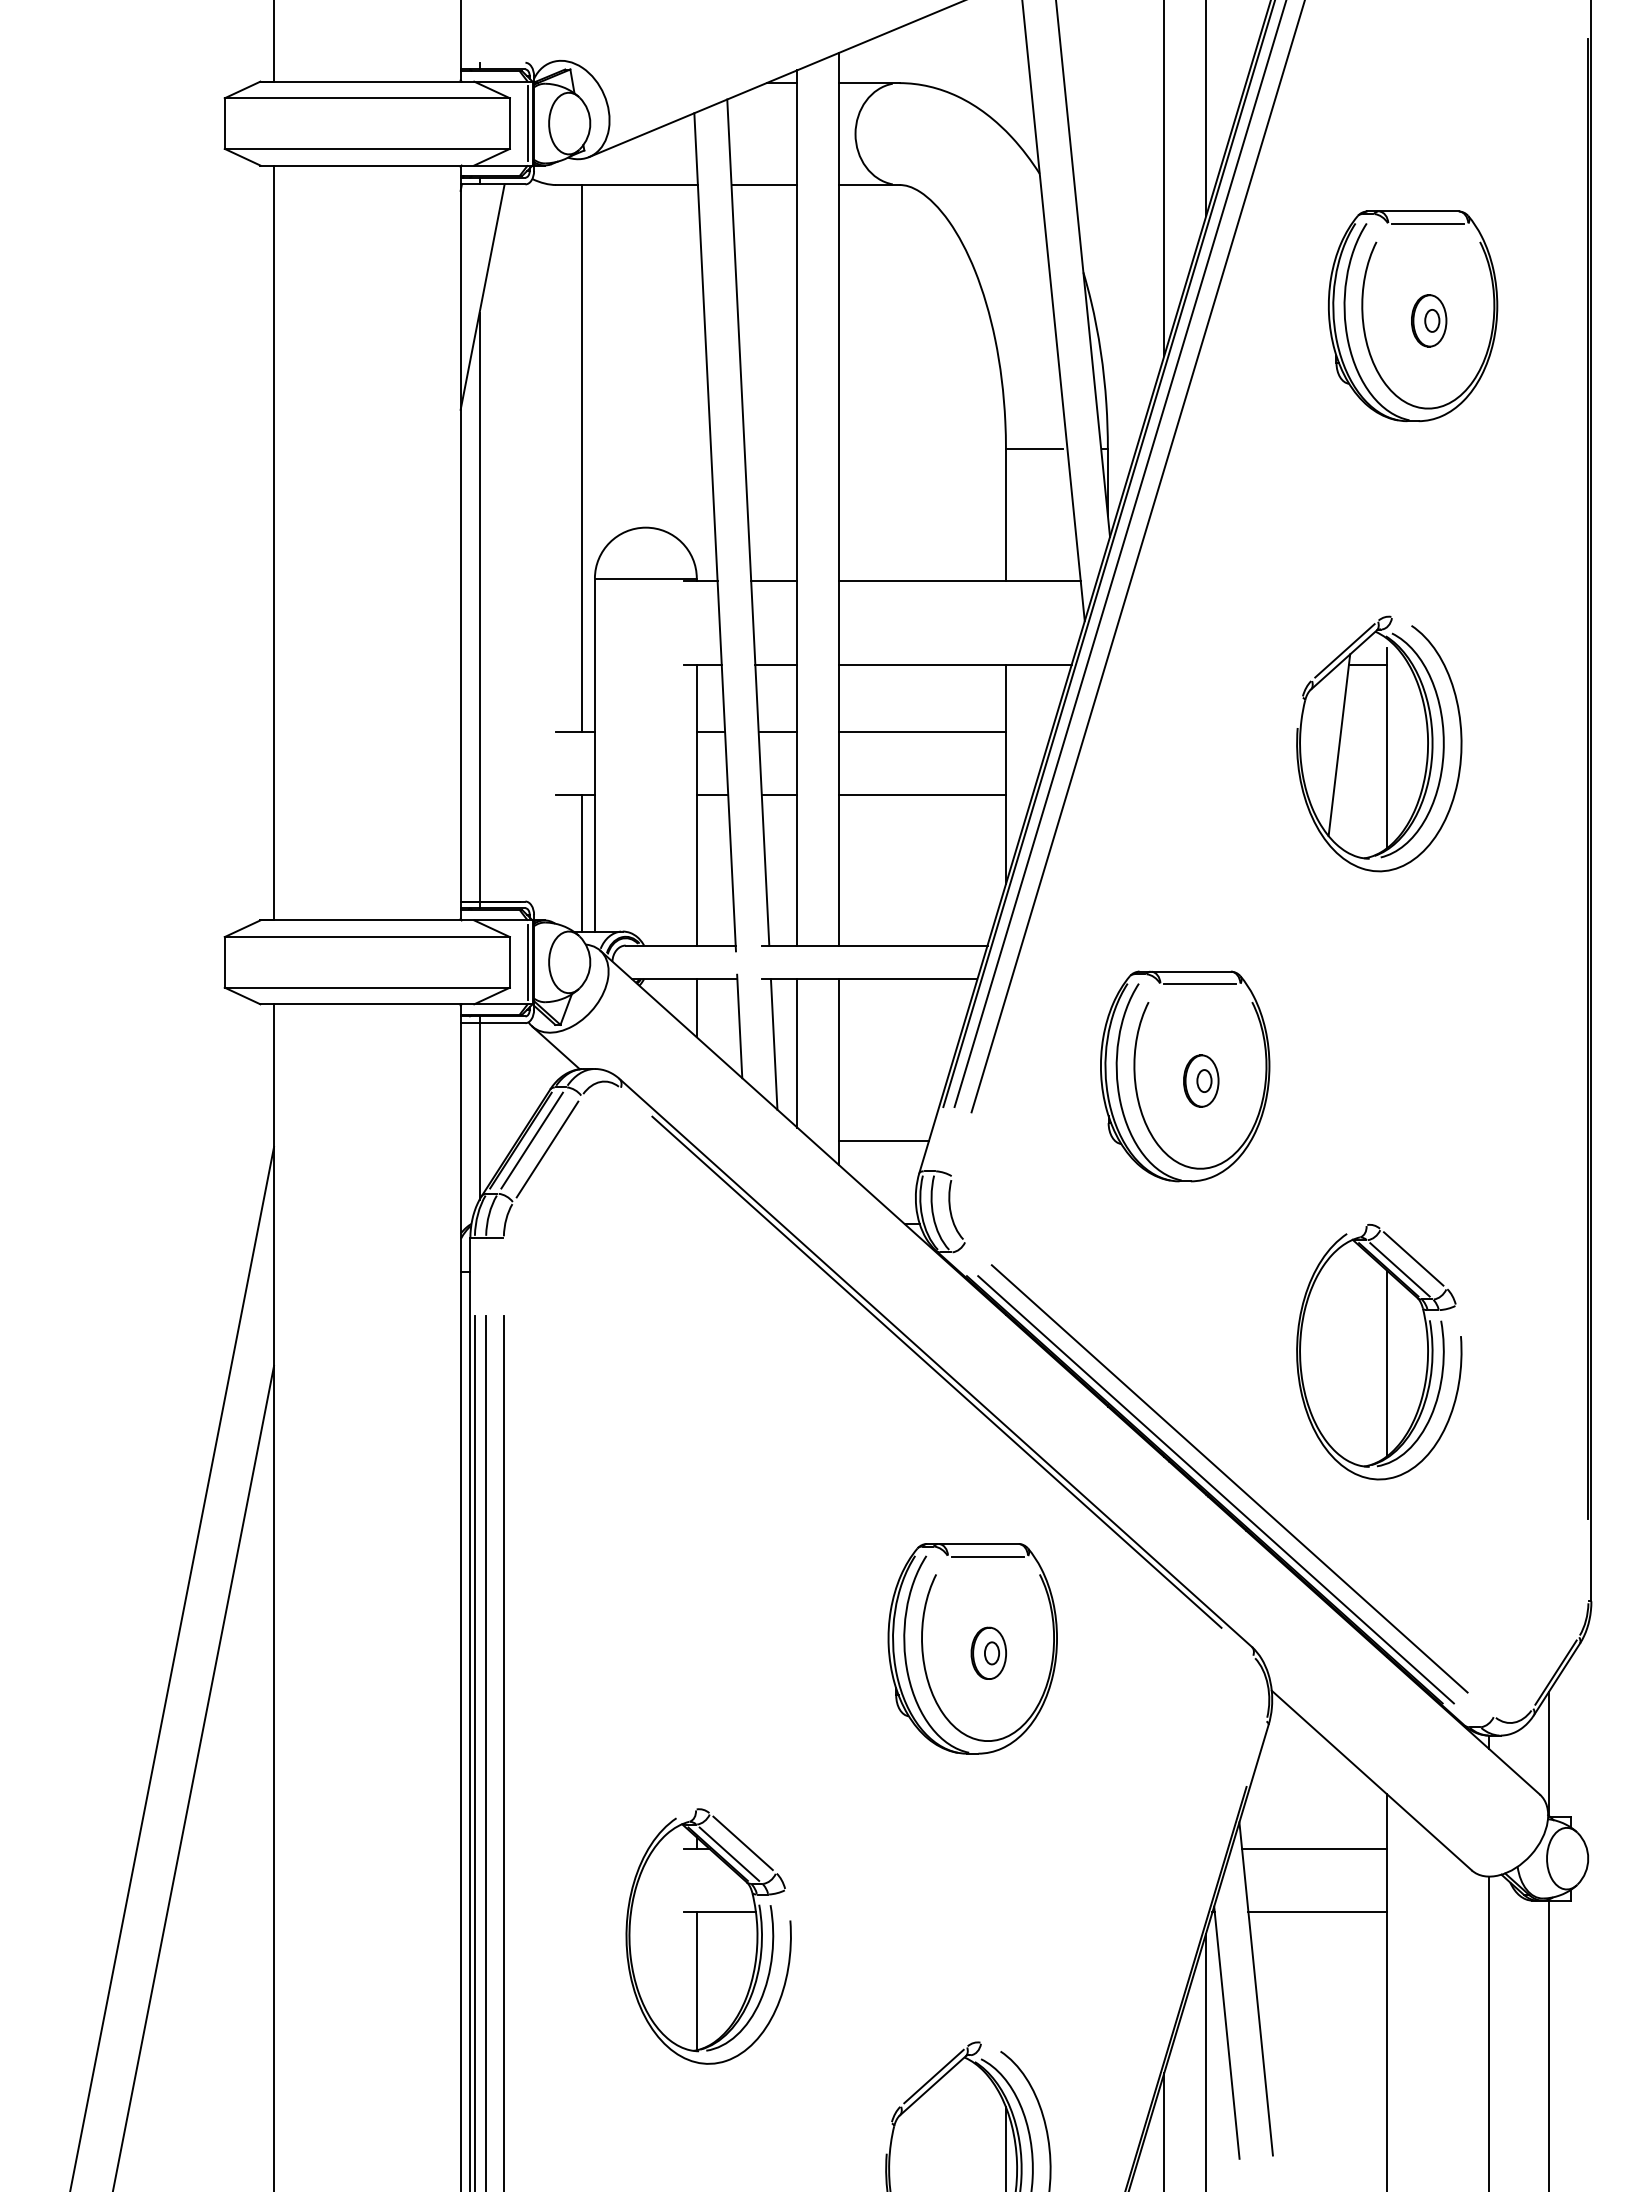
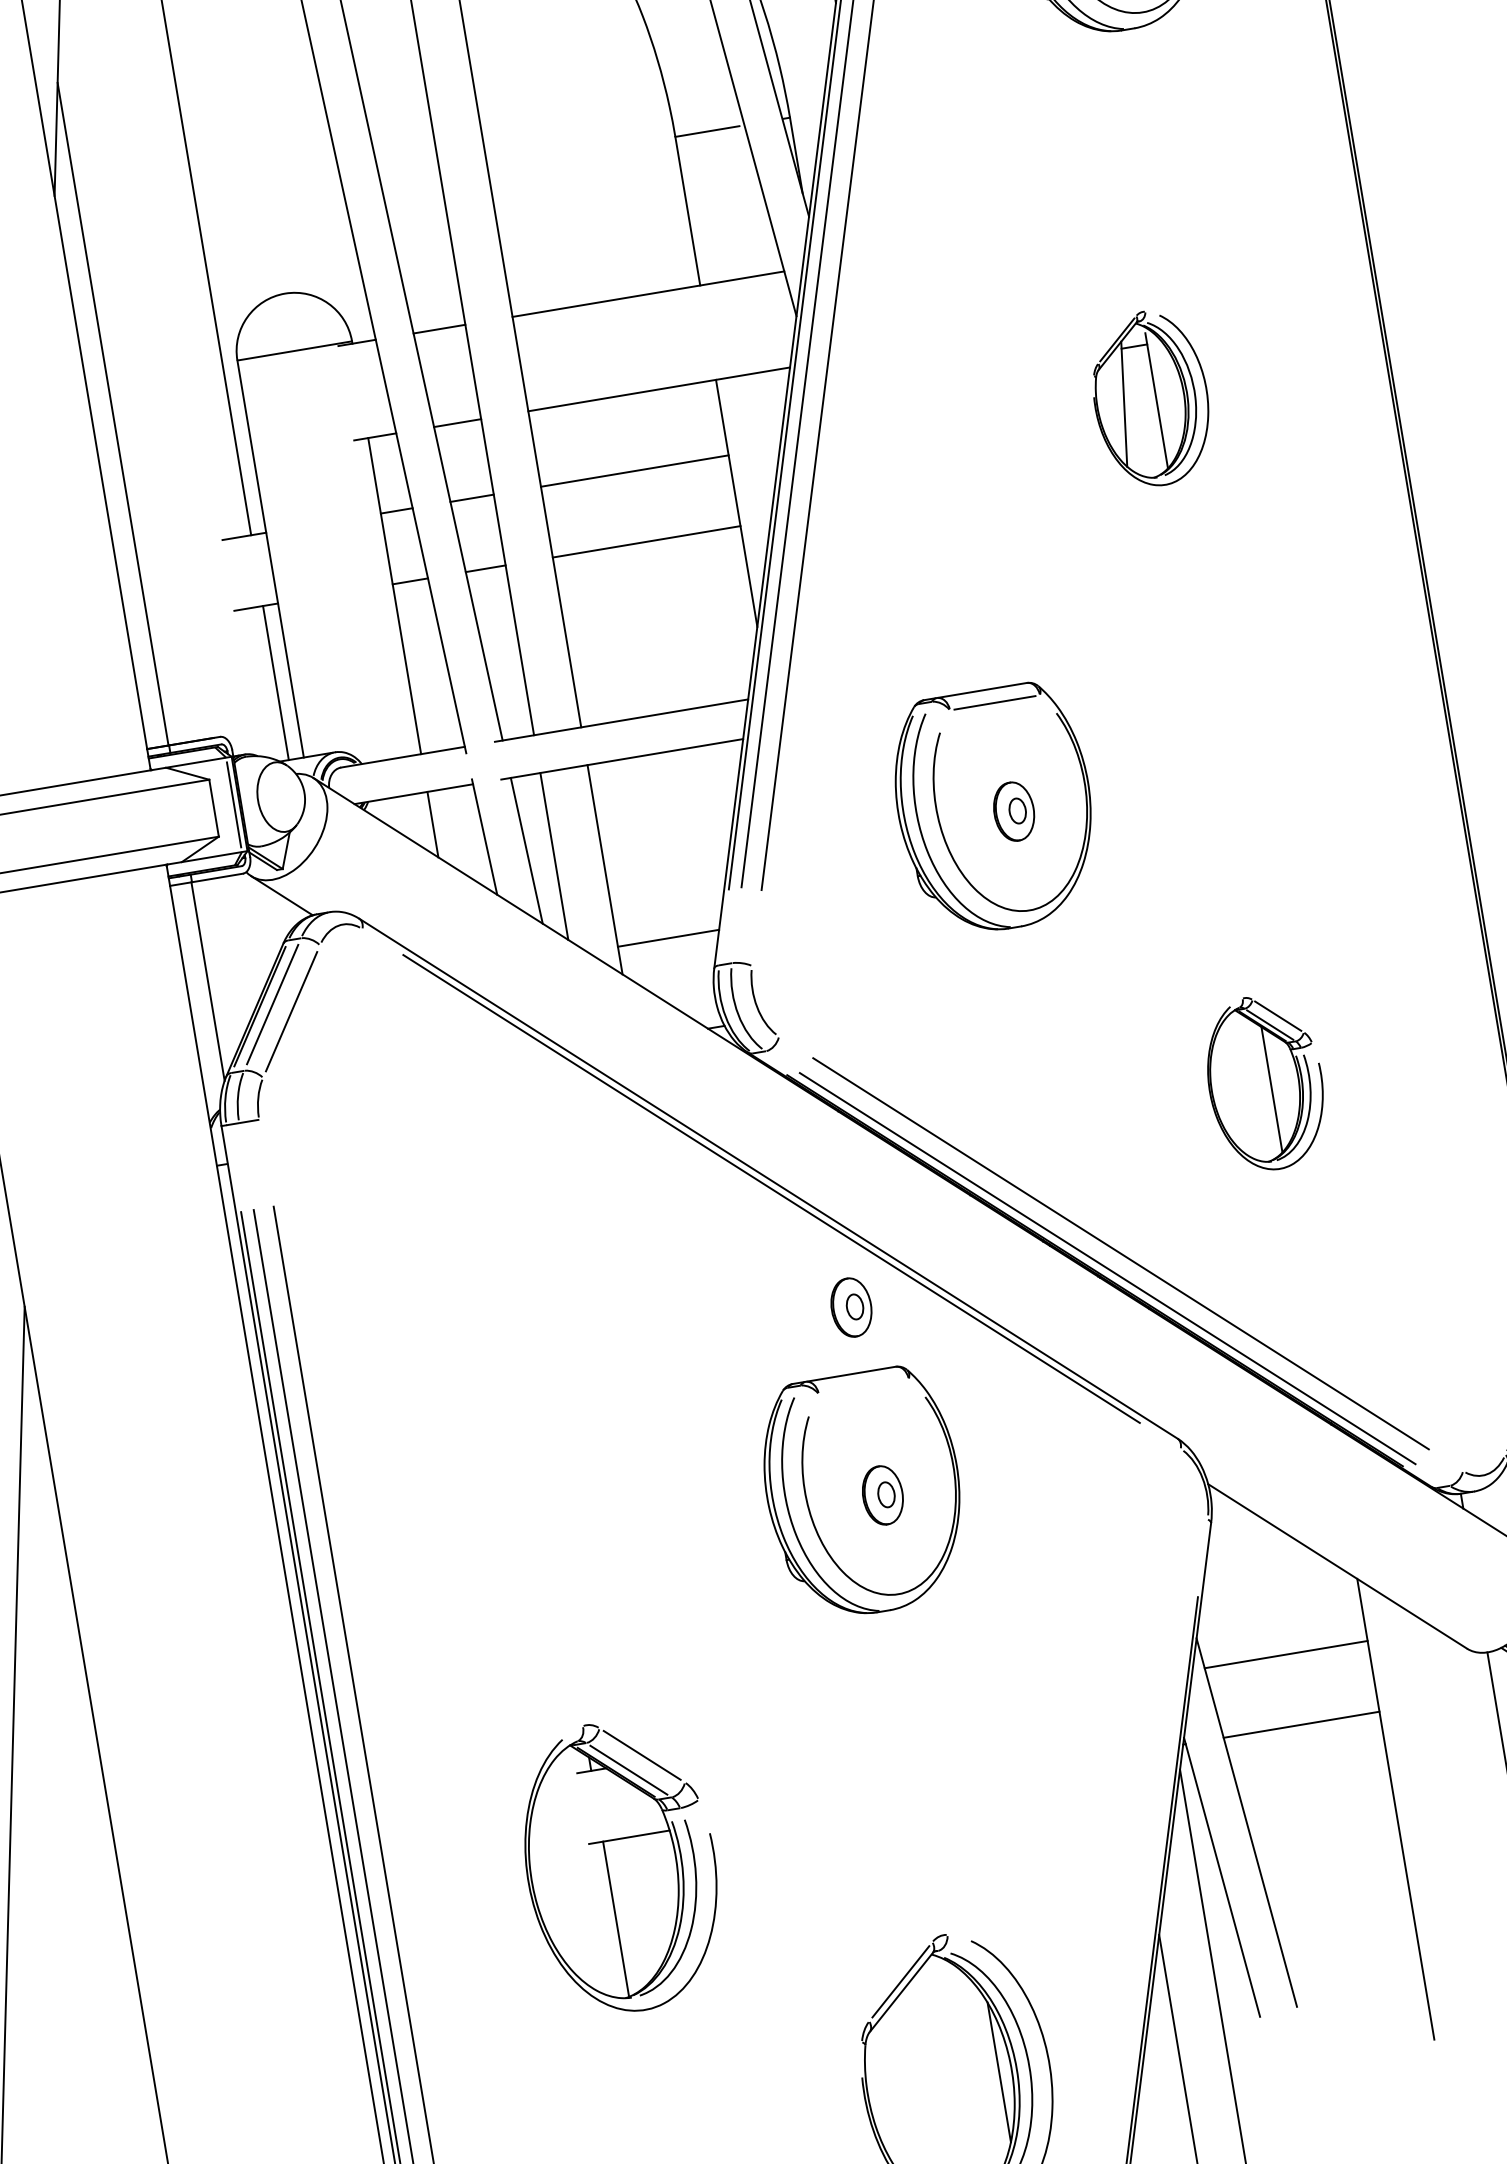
part: (1379, 743) -> (1151, 398), size x0.6
part: (1379, 1351) -> (1265, 1082), size x0.6
part: (988, 1485) -> (850, 1306), added
line: (988, 1556) -> (864, 1386), removed

